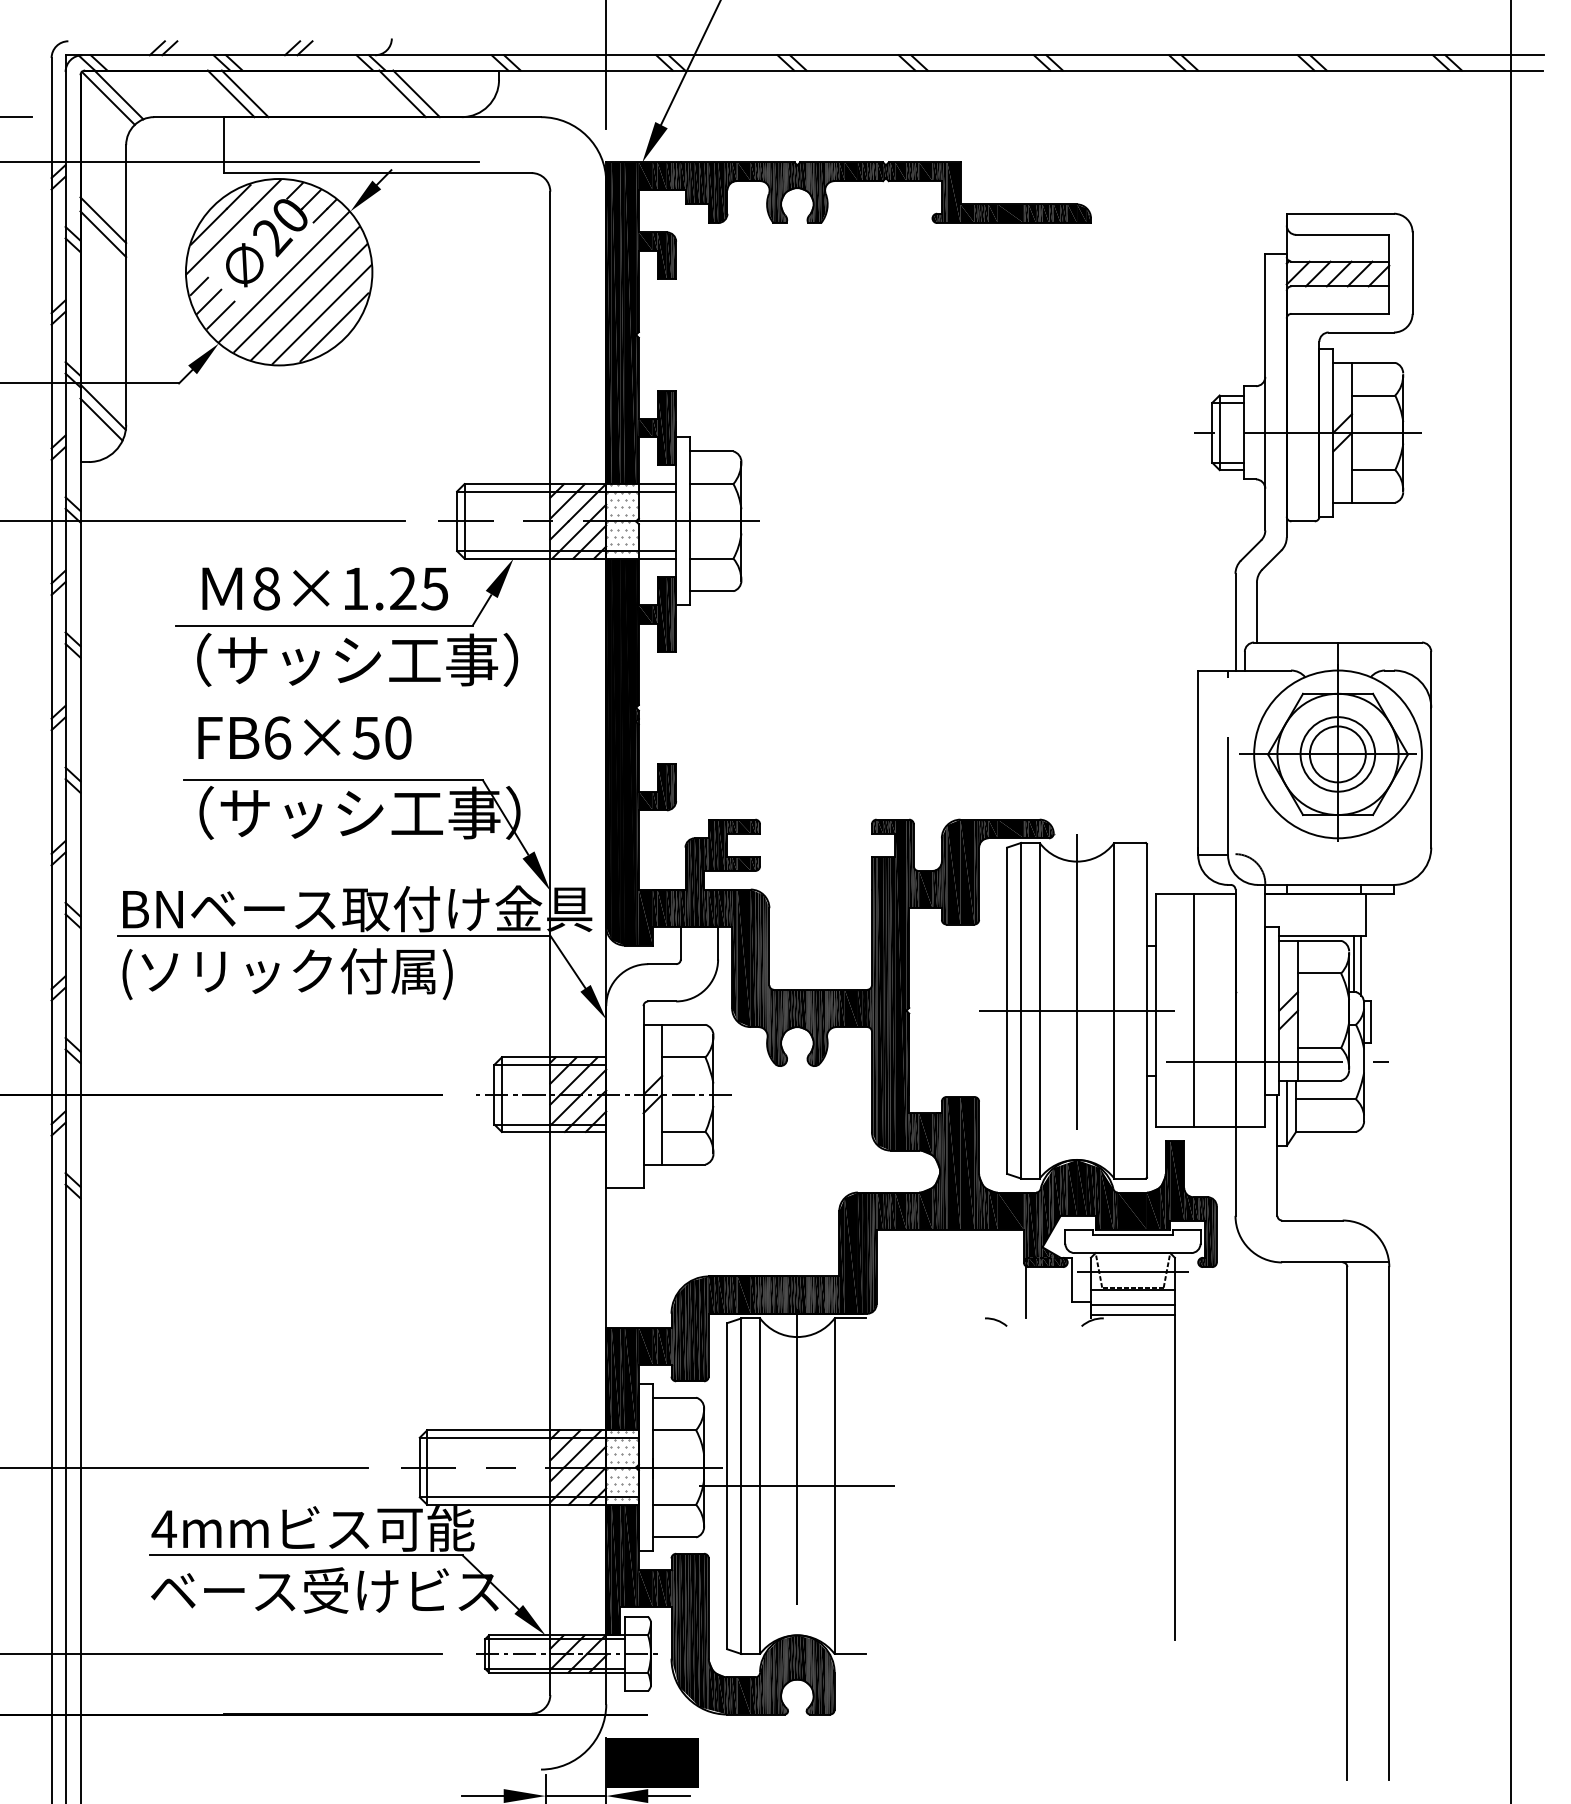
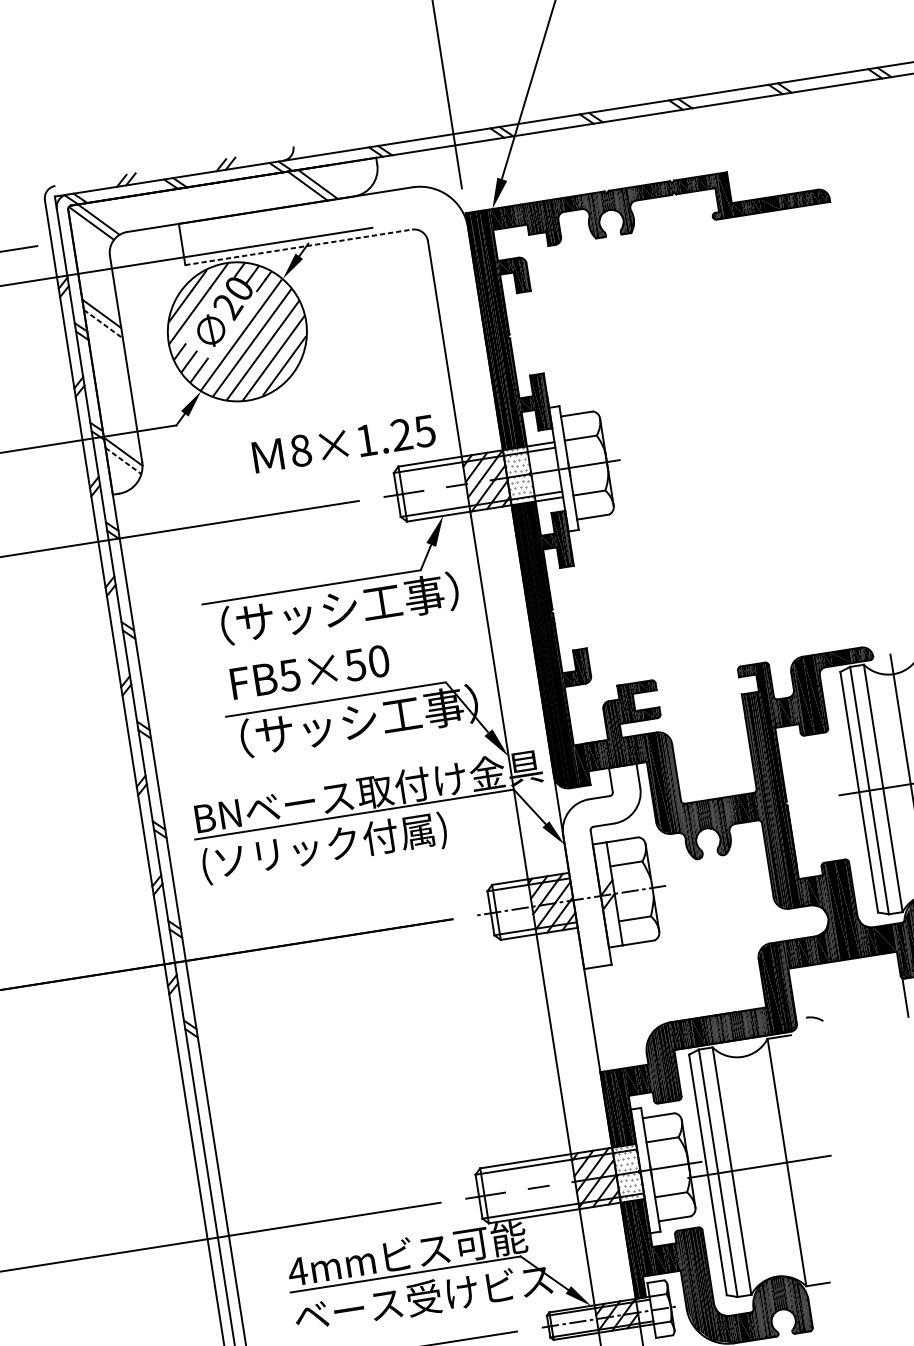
line: (230, 93) -> (180, 205), removed
line: (244, 93) -> (191, 204), removed
line: (377, 173) -> (298, 247), solid -> dashed
line: (103, 234) -> (103, 324), solid -> dashed
line: (101, 419) -> (123, 460), solid -> dashed
text: (324, 588) -> (343, 443), moved
text: (277, 737) -> (289, 675), FB6×50 -> FB5×50
arc: (996, 1321) -> (814, 1018), moved
line: (797, 1486) -> (759, 1167), removed

